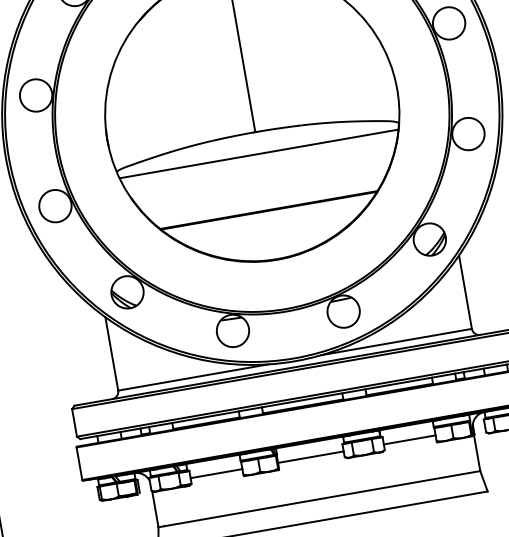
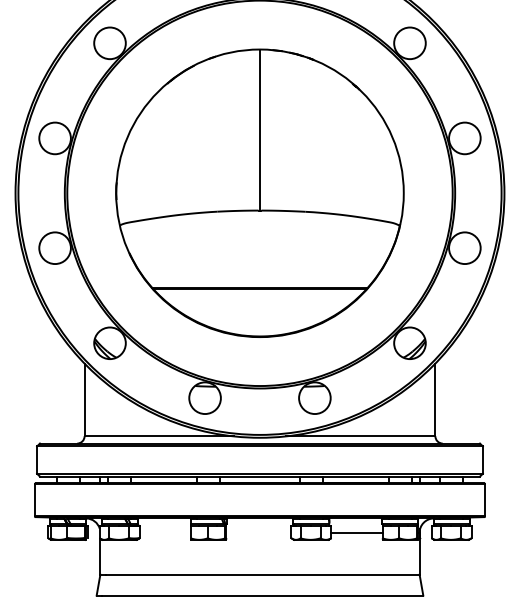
line: (258, 154) -> (259, 232), removed
line: (310, 456) -> (258, 532), removed
line: (215, 473) -> (164, 532), removed

